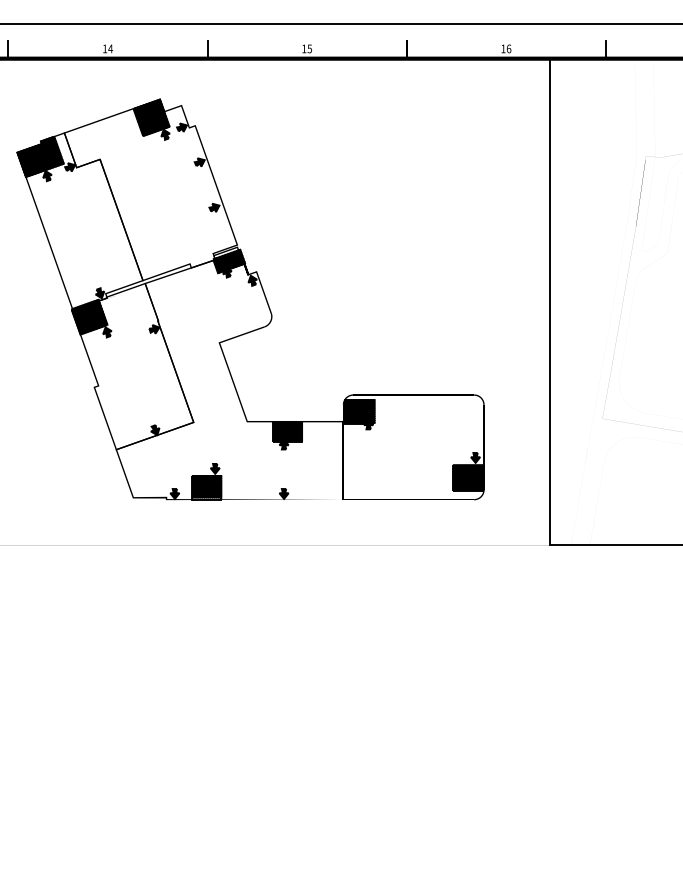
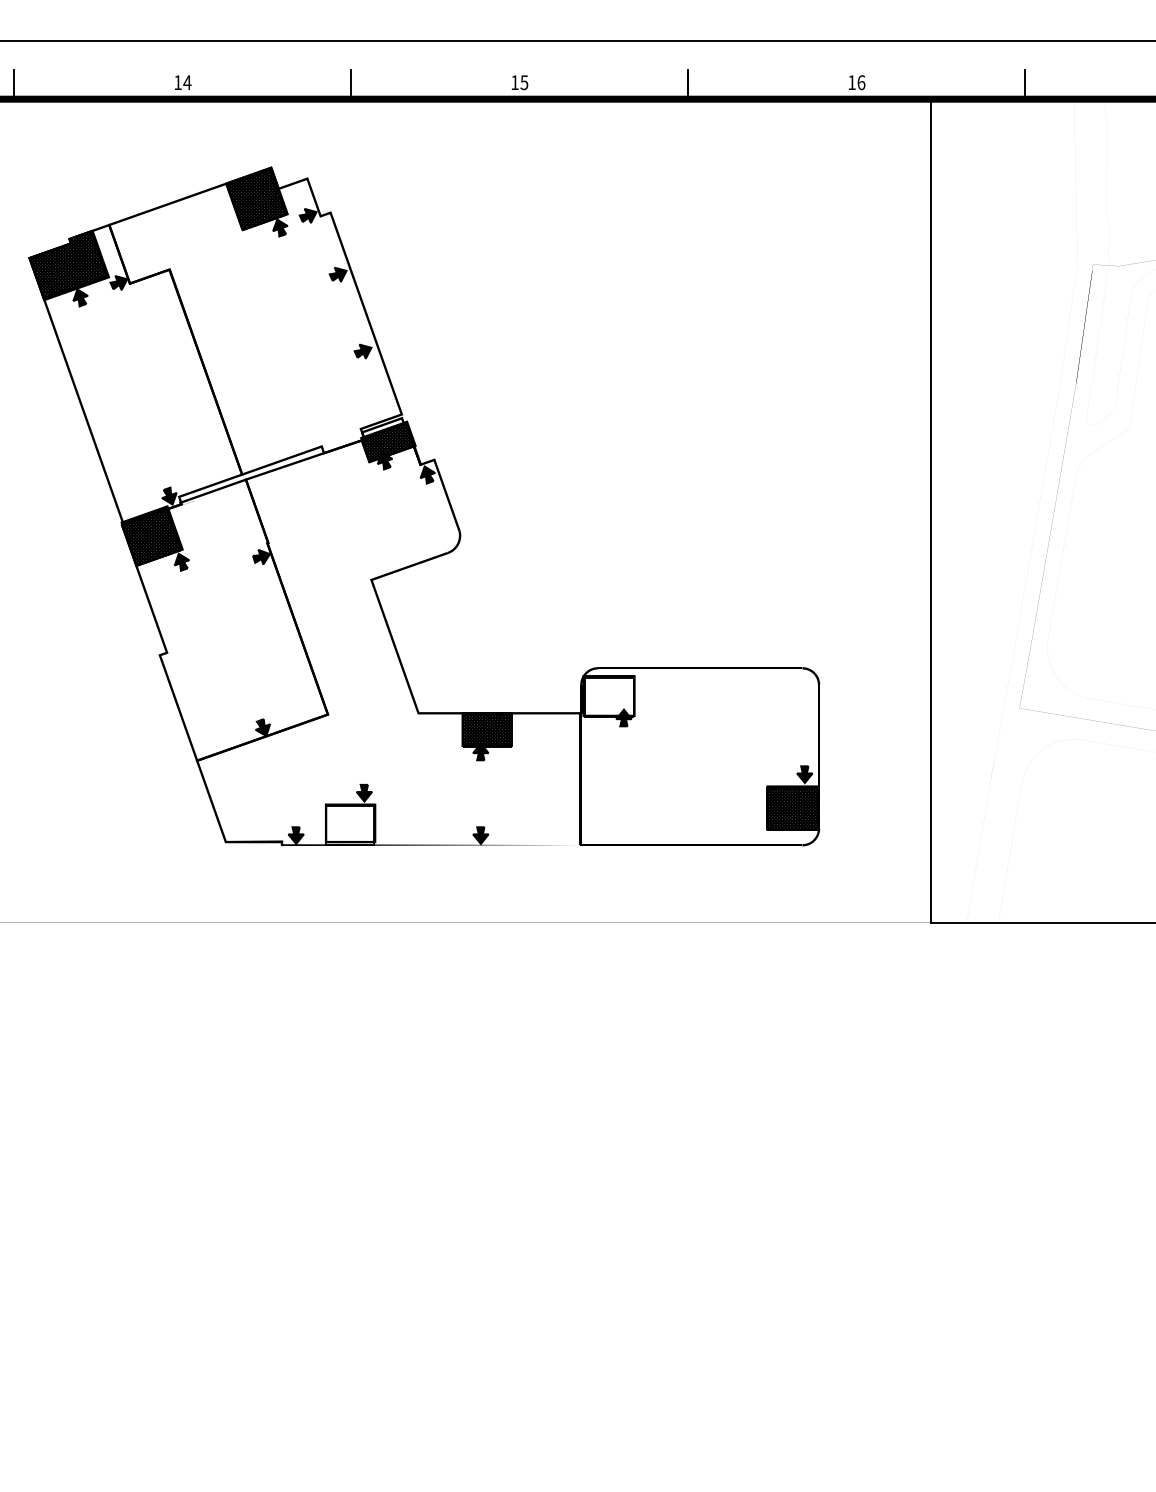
hatch: (359, 411) -> (608, 696), removed
hatch: (206, 486) -> (349, 822), removed

